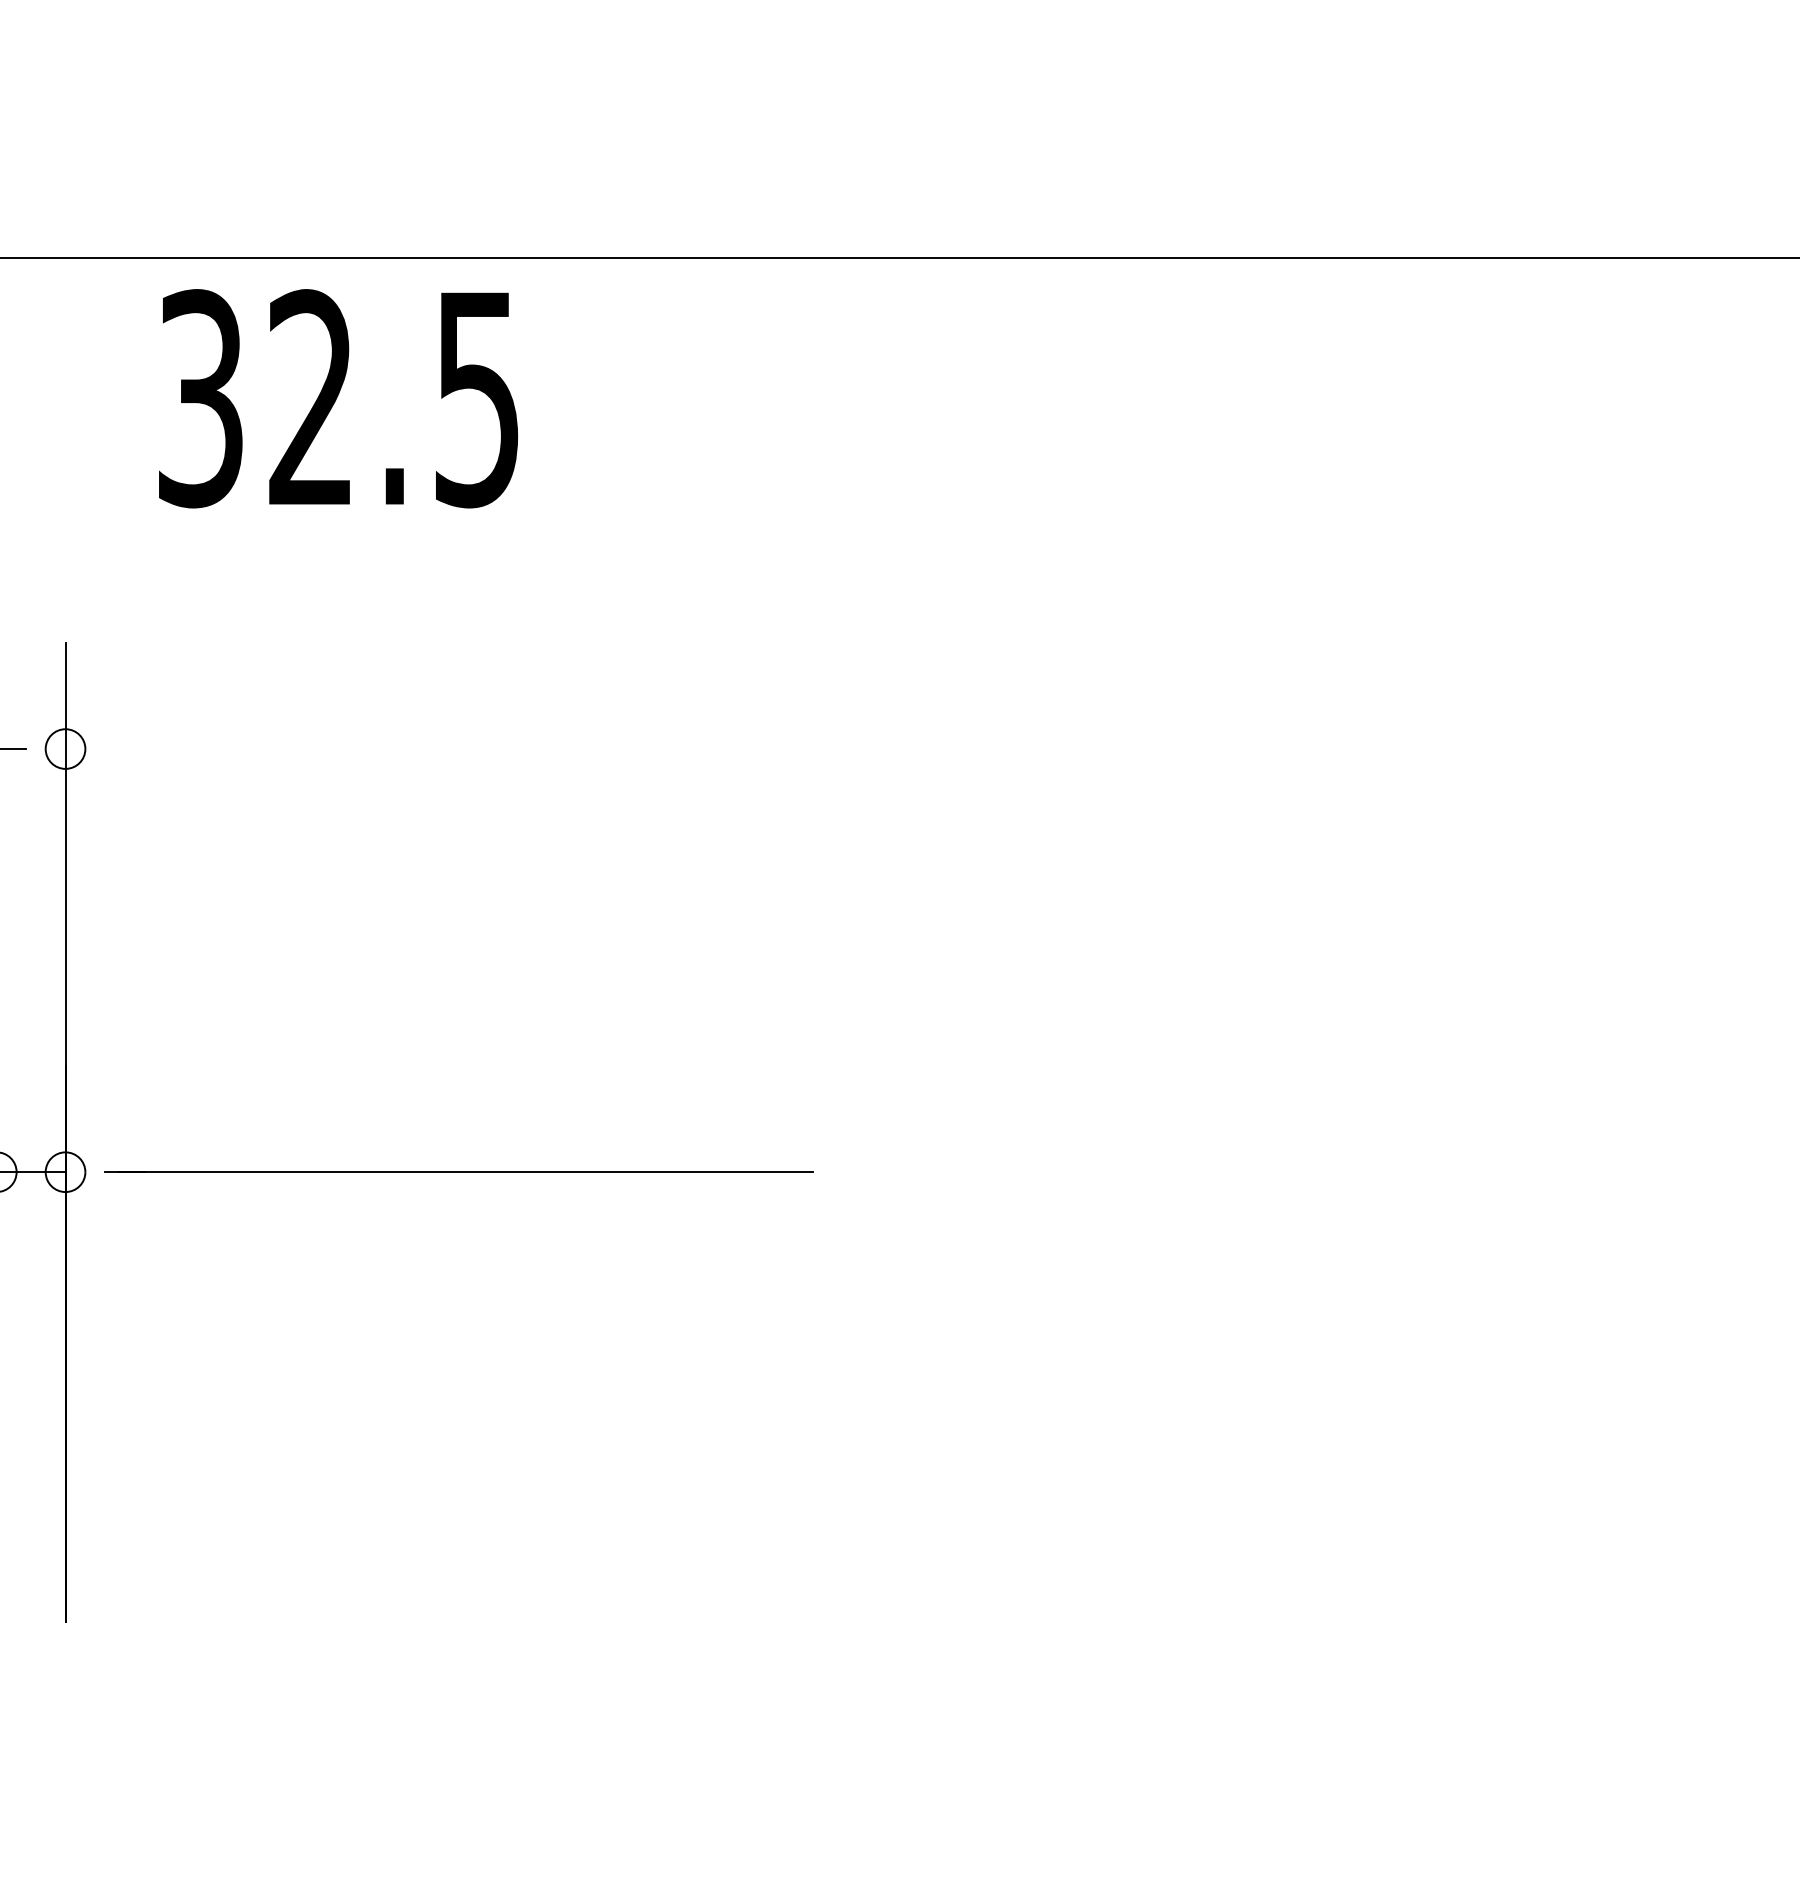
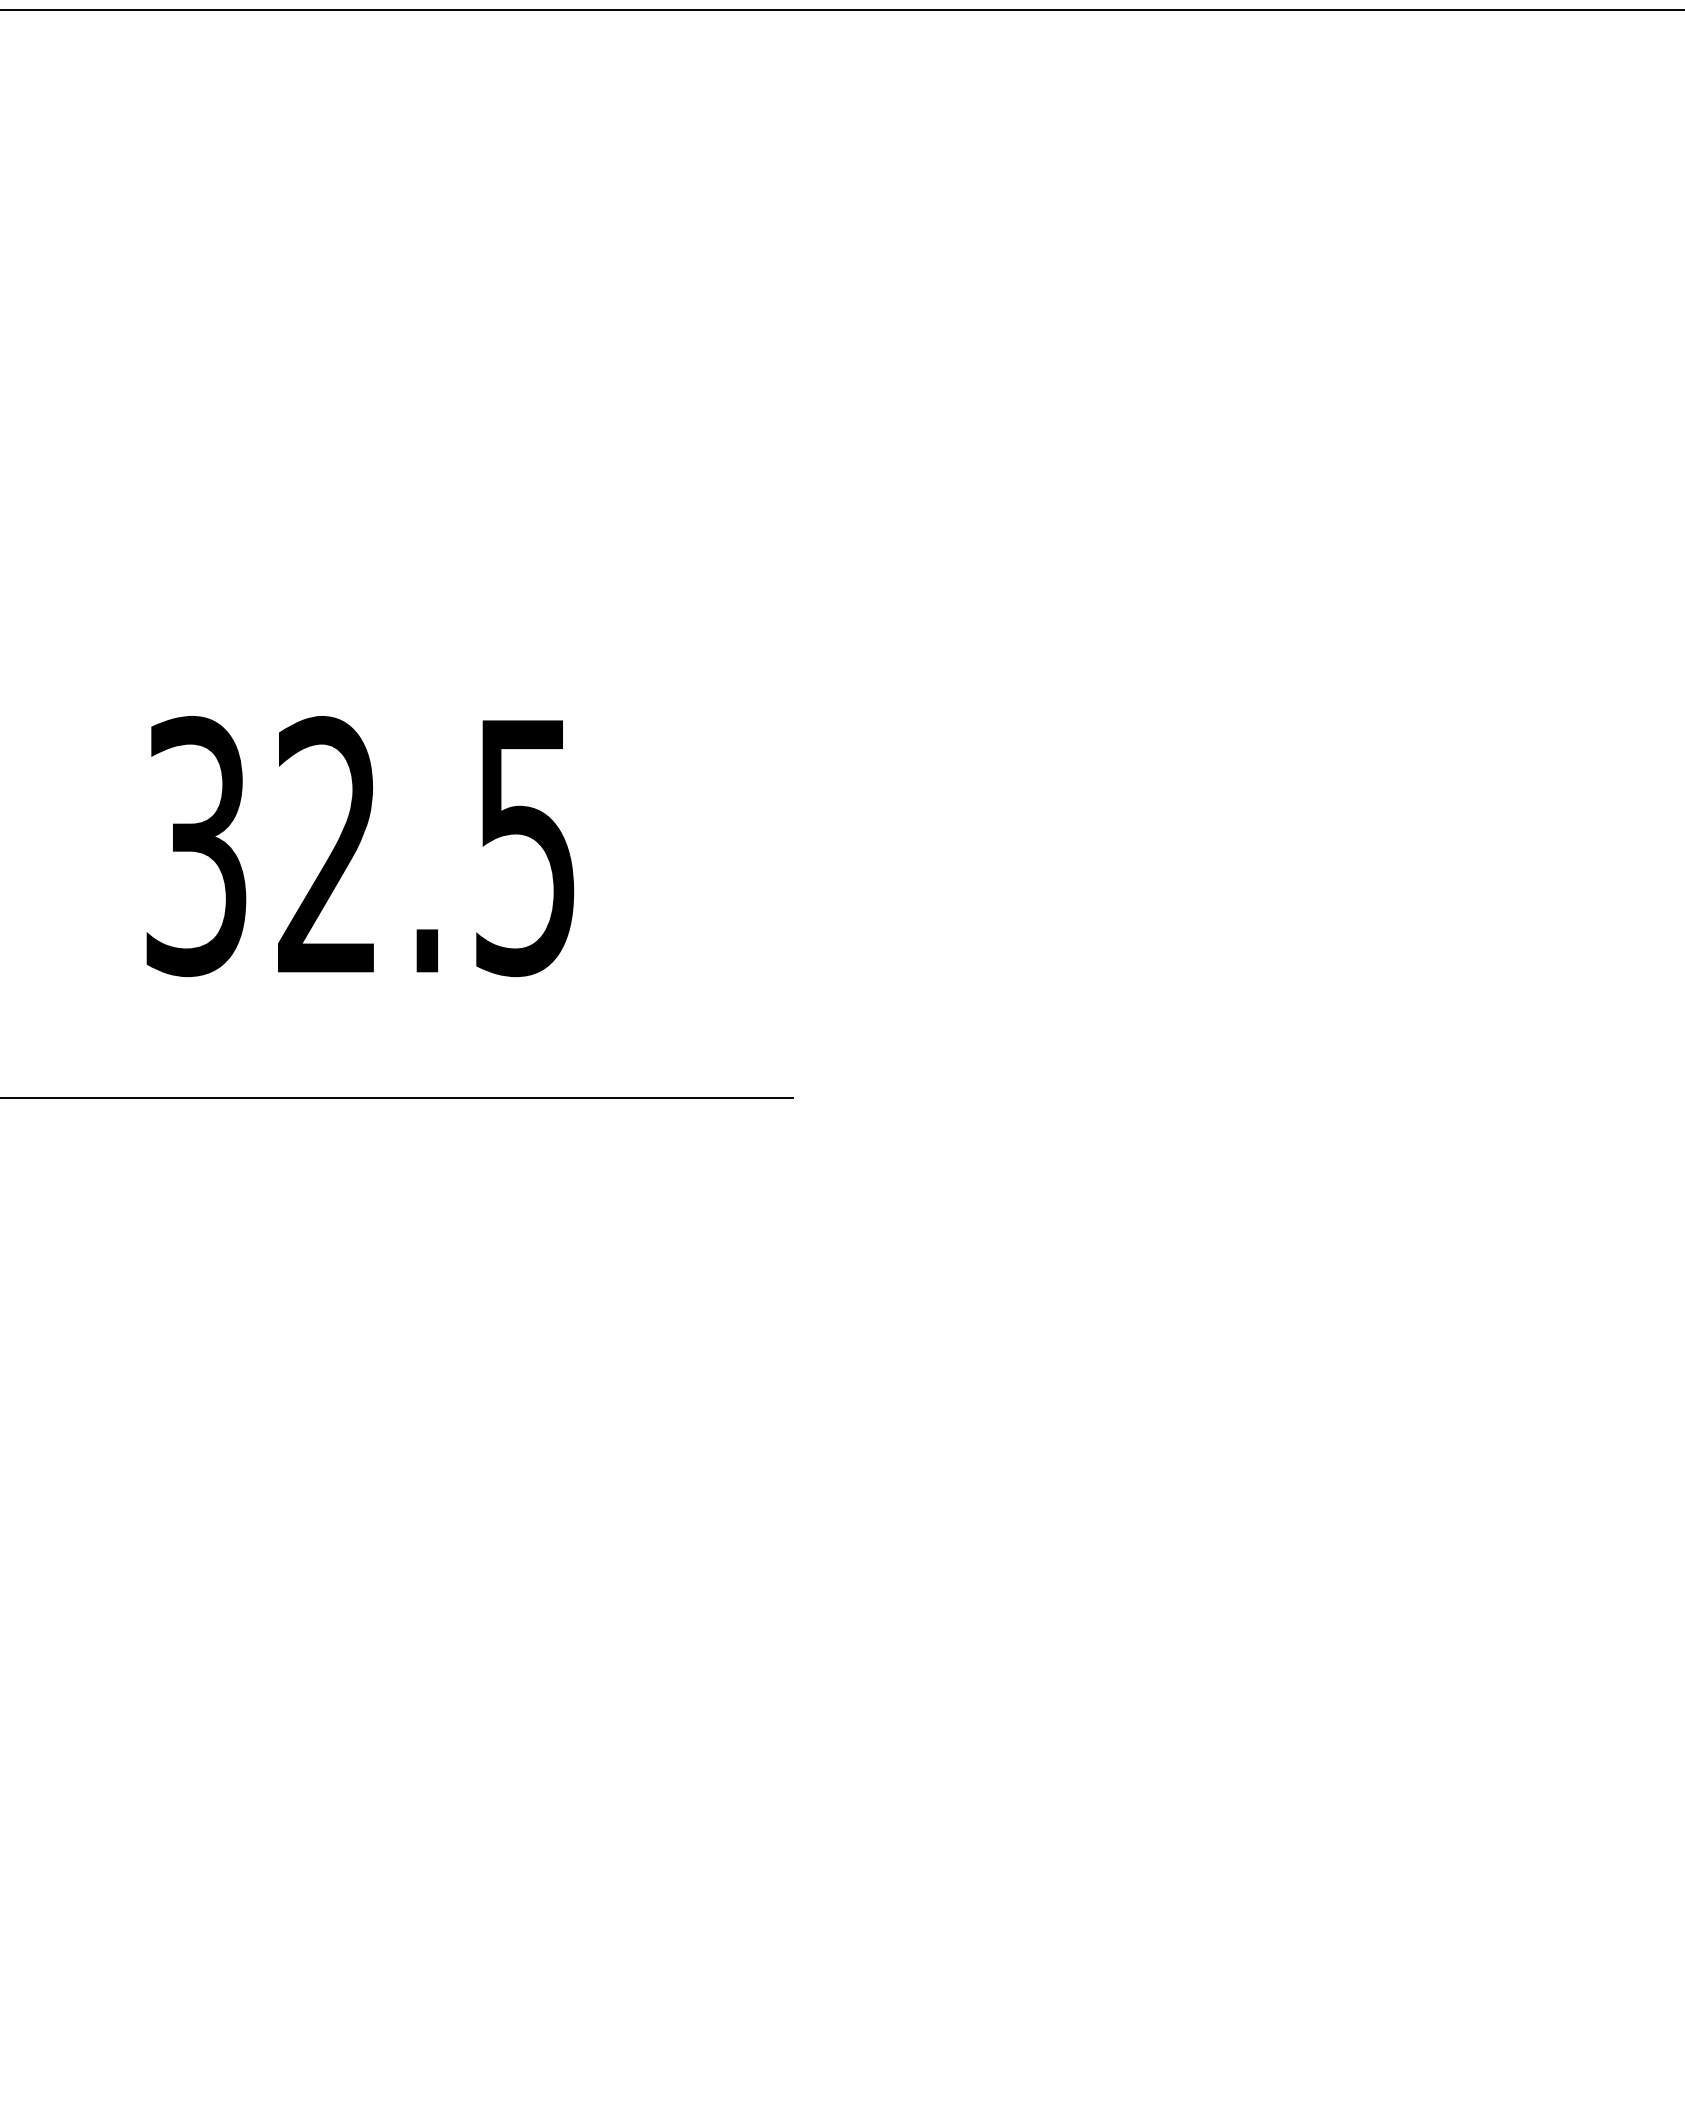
text: (338, 398) -> (360, 846), moved

